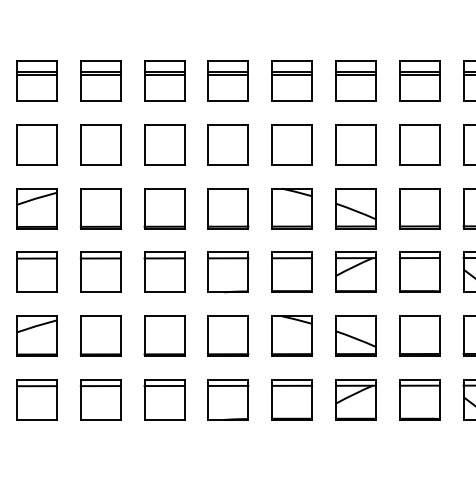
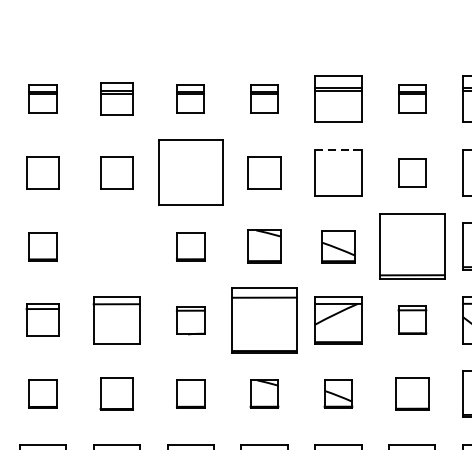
part: (100, 80) -> (42, 98), size x0.6
part: (164, 80) -> (116, 98), size x0.7
part: (227, 80) -> (189, 98), size x0.6
part: (291, 80) -> (263, 98), size x0.6
part: (419, 80) -> (412, 98), size x0.6
line: (355, 124) -> (337, 149), solid -> dashed
part: (100, 144) -> (42, 172), size x0.7
part: (164, 144) -> (116, 172), size x0.7
part: (227, 144) -> (189, 172), size x1.4
part: (291, 144) -> (263, 172), size x0.7
part: (419, 144) -> (412, 172), size x0.6
part: (100, 208) -> (42, 246), size x0.6
part: (164, 208) -> (116, 246), removed
part: (228, 208) -> (190, 246), size x0.6
part: (291, 208) -> (263, 246), size x0.7
part: (355, 208) -> (337, 246), size x0.7
part: (419, 208) -> (412, 246), size x1.4
part: (100, 271) -> (42, 319), size x0.7
part: (291, 271) -> (263, 319), size x1.4
part: (419, 271) -> (412, 319), size x0.6
part: (228, 272) -> (190, 320), size x0.6
part: (100, 335) -> (42, 393), size x0.6
part: (164, 335) -> (116, 393), size x0.7
part: (228, 335) -> (190, 393), size x0.6
part: (291, 335) -> (263, 393), size x0.6
part: (355, 335) -> (337, 393), size x0.6
part: (419, 335) -> (412, 393), size x0.7

